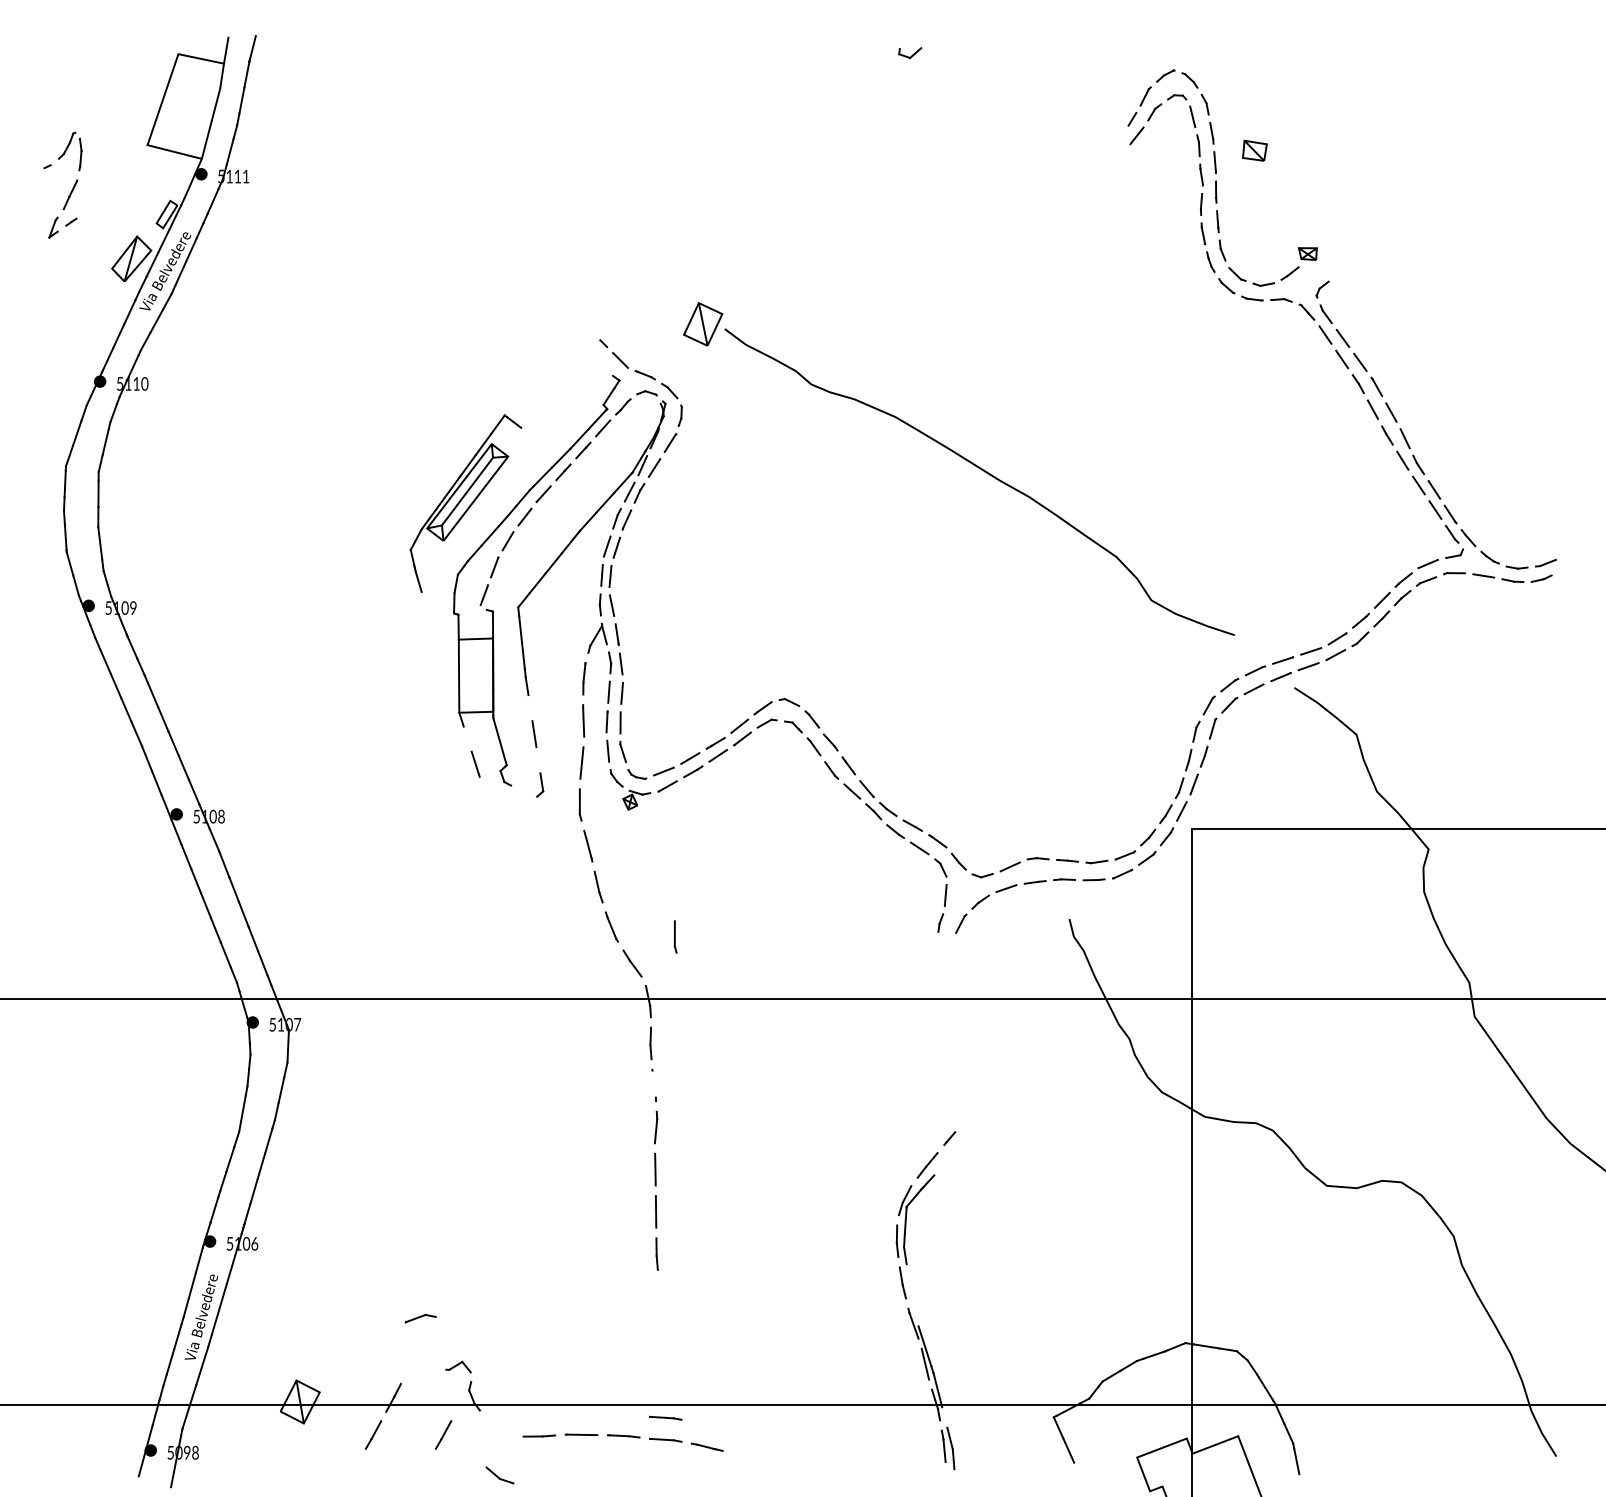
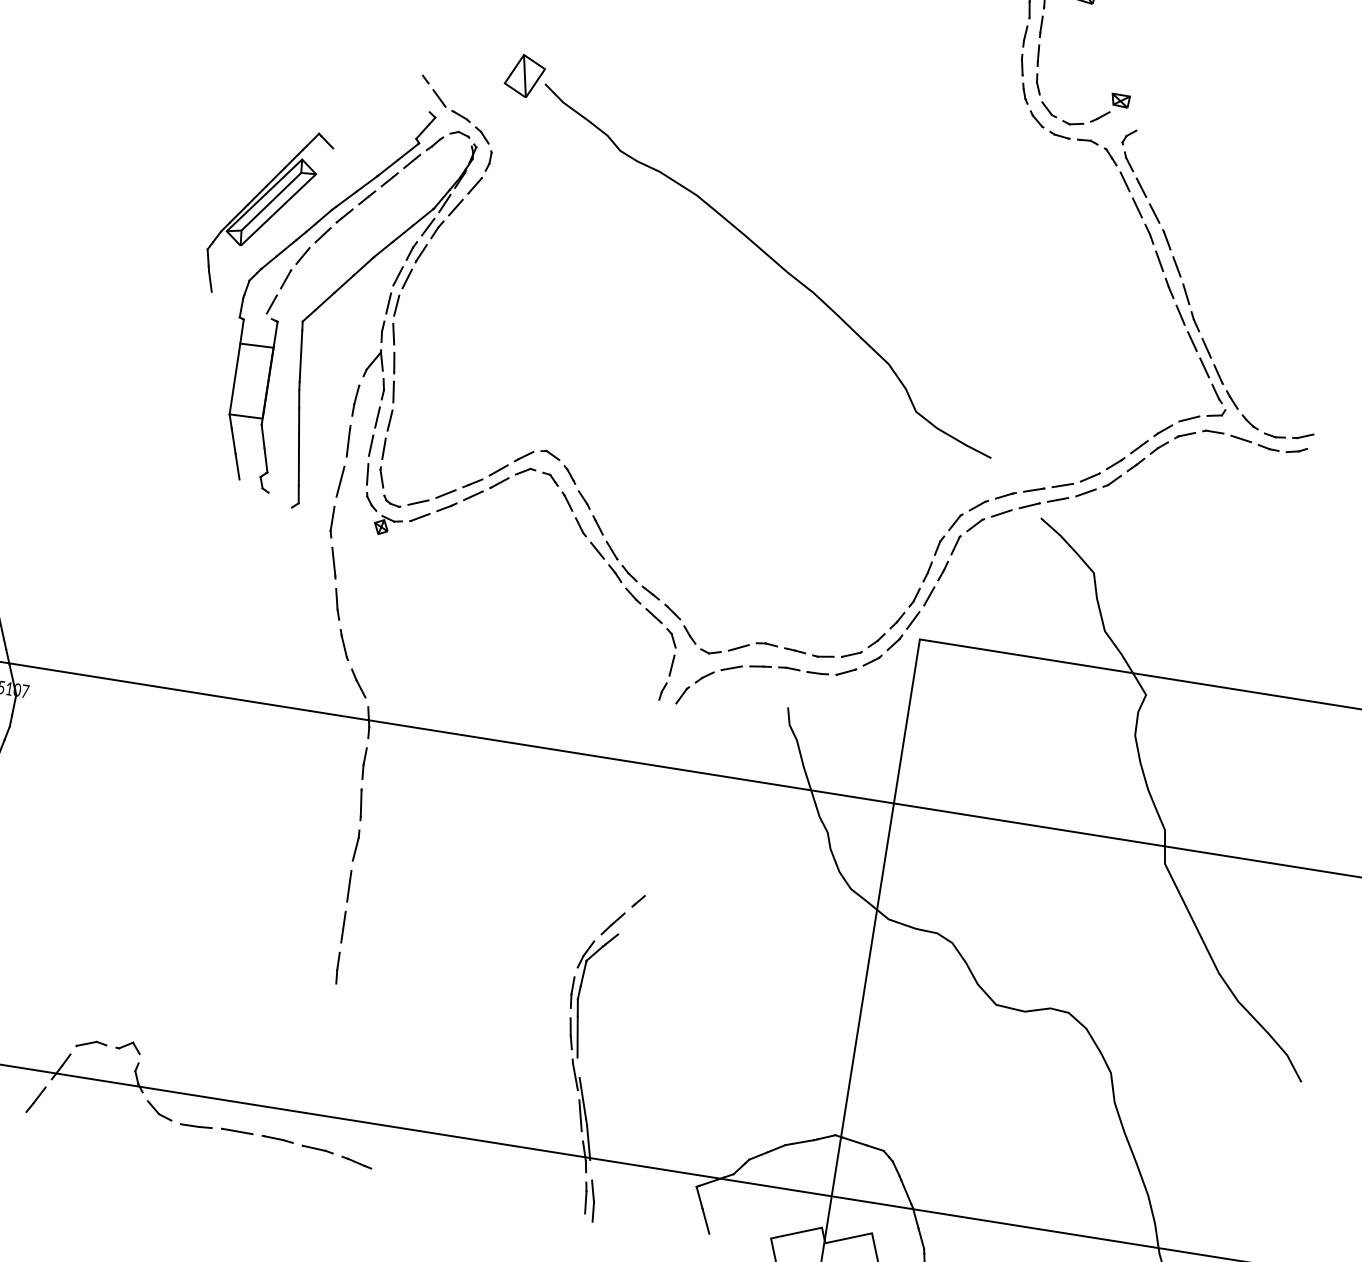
line: (530, 708) -> (299, 421), added
line: (467, 738) -> (233, 440), added
line: (538, 760) -> (298, 472), added
part: (675, 936) -> (404, 663), removed
line: (653, 1083) -> (360, 802), added
line: (909, 1284) -> (577, 1036), added
part: (420, 1318) -> (91, 1044), moved
line: (665, 1417) -> (321, 1127), removed
line: (443, 1434) -> (103, 1109), removed
part: (499, 1475) -> (159, 1110), moved

